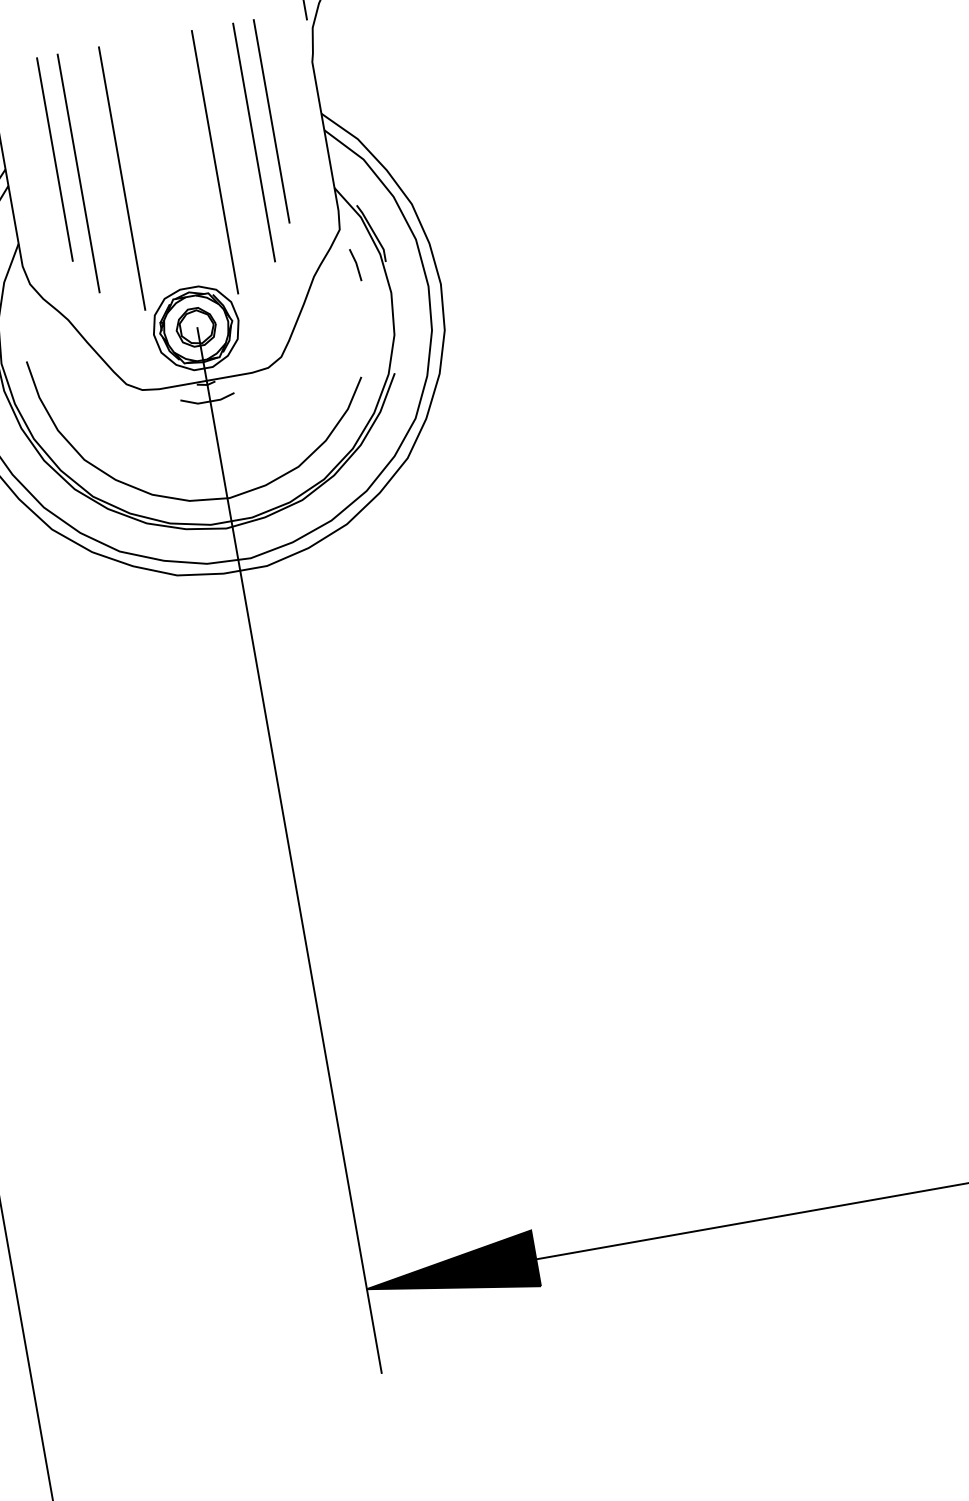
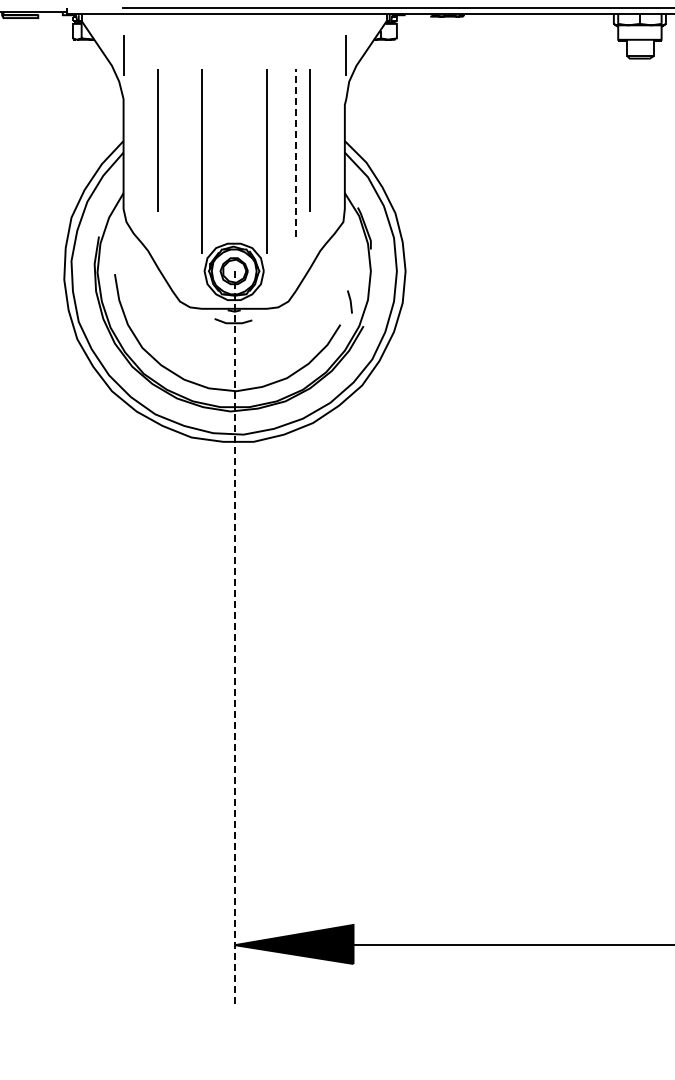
line: (253, 142) -> (295, 152), solid -> dashed
line: (78, 173) -> (172, 152), removed
line: (354, 264) -> (349, 301), moved
line: (288, 850) -> (234, 637), solid -> dashed

